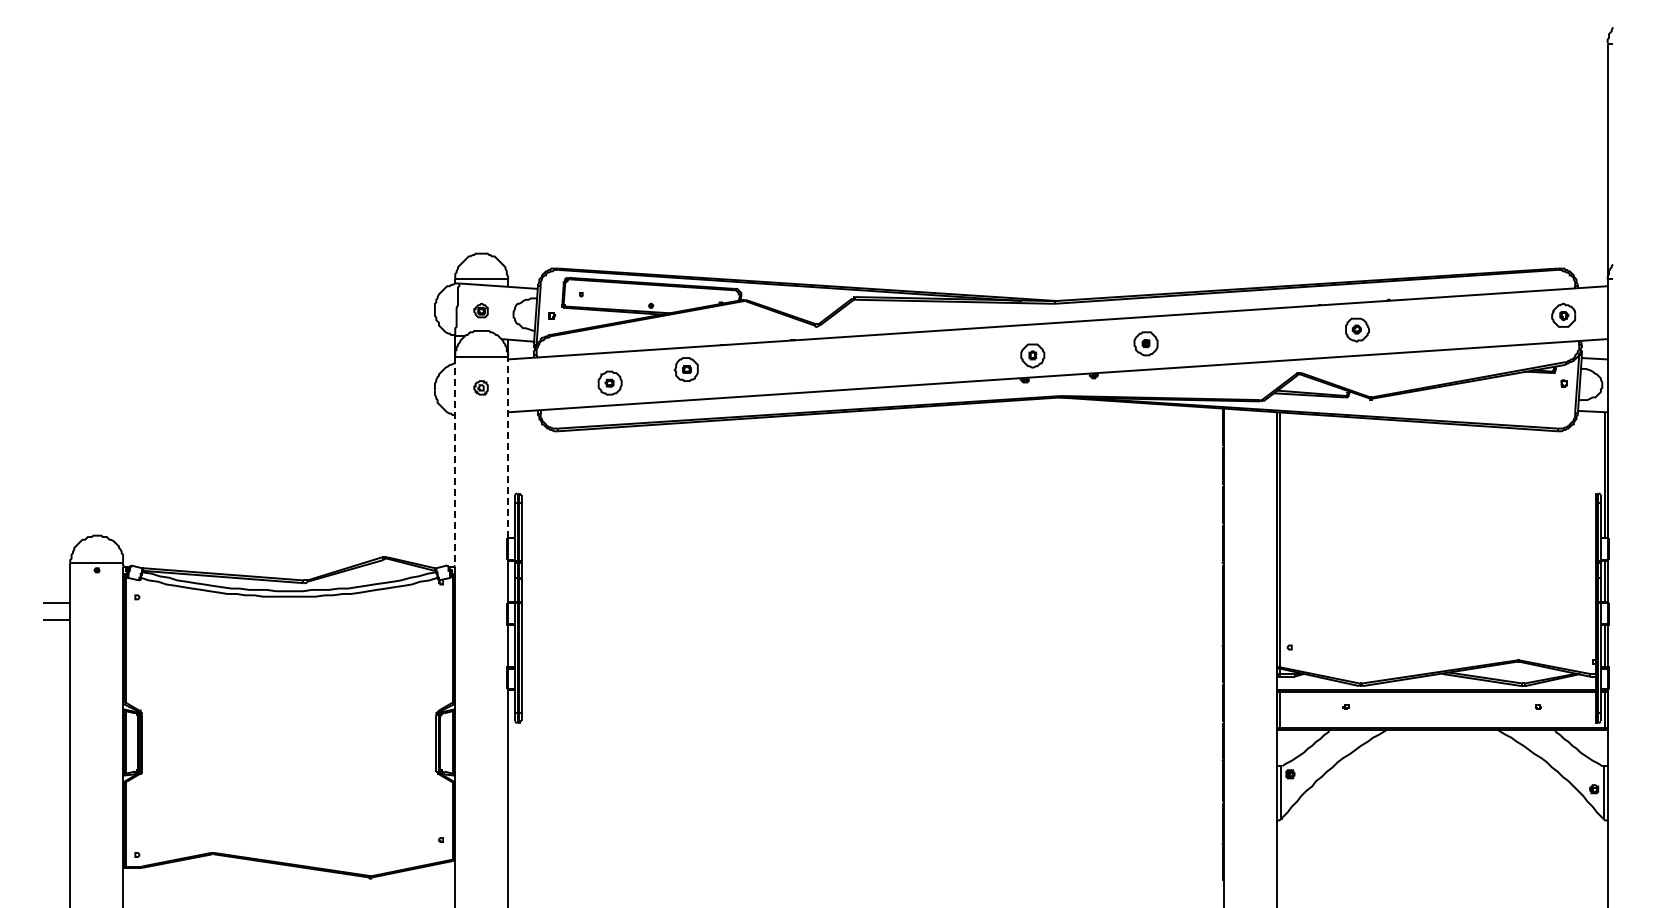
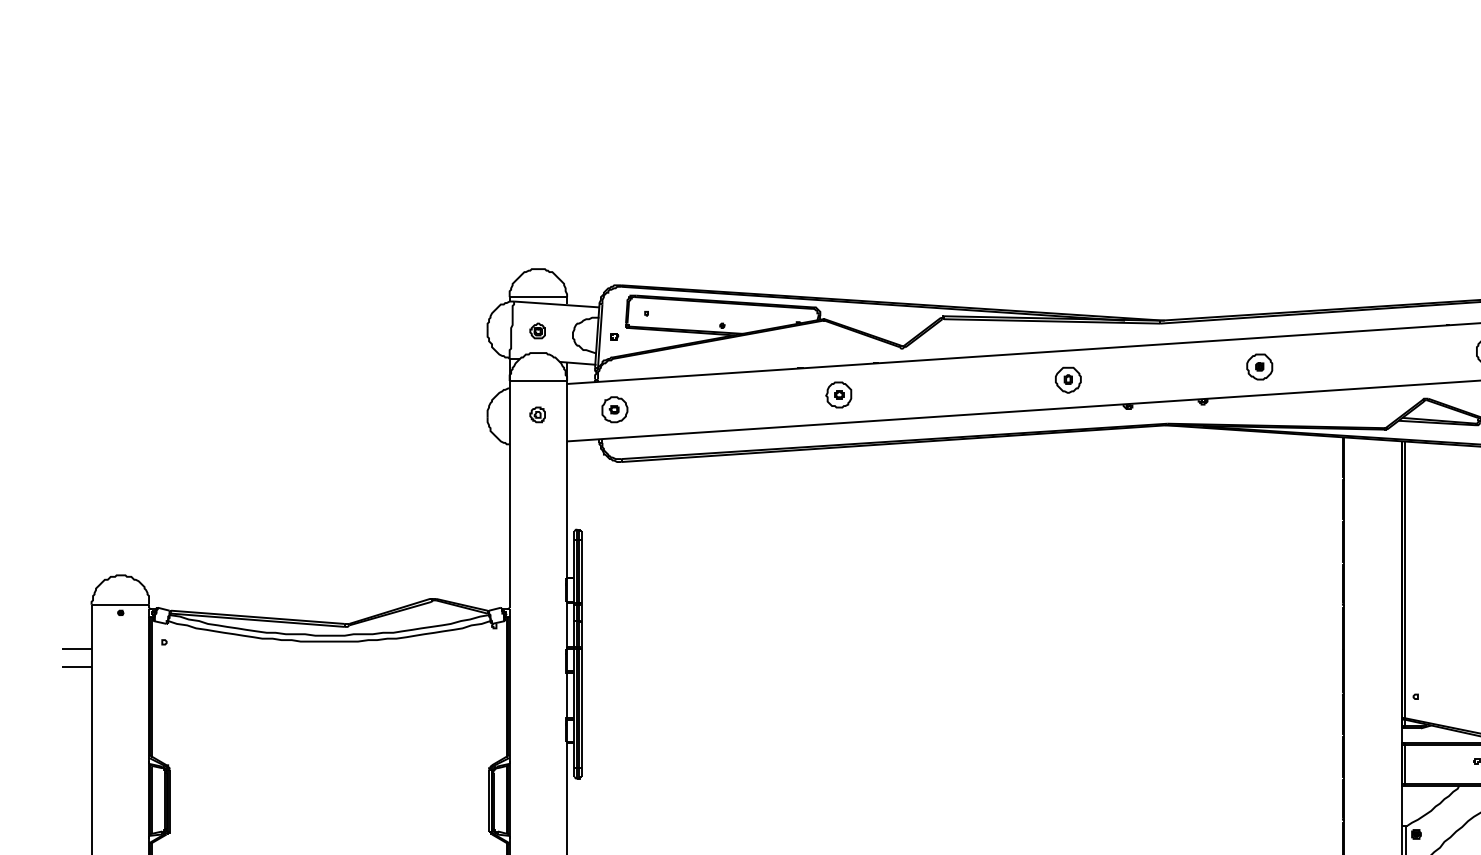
part: (1032, 355) -> (1068, 379), moved
part: (685, 369) -> (837, 394), moved
part: (609, 382) -> (614, 409), moved
line: (508, 447) -> (567, 479), dashed -> solid
line: (455, 461) -> (509, 494), dashed -> solid

